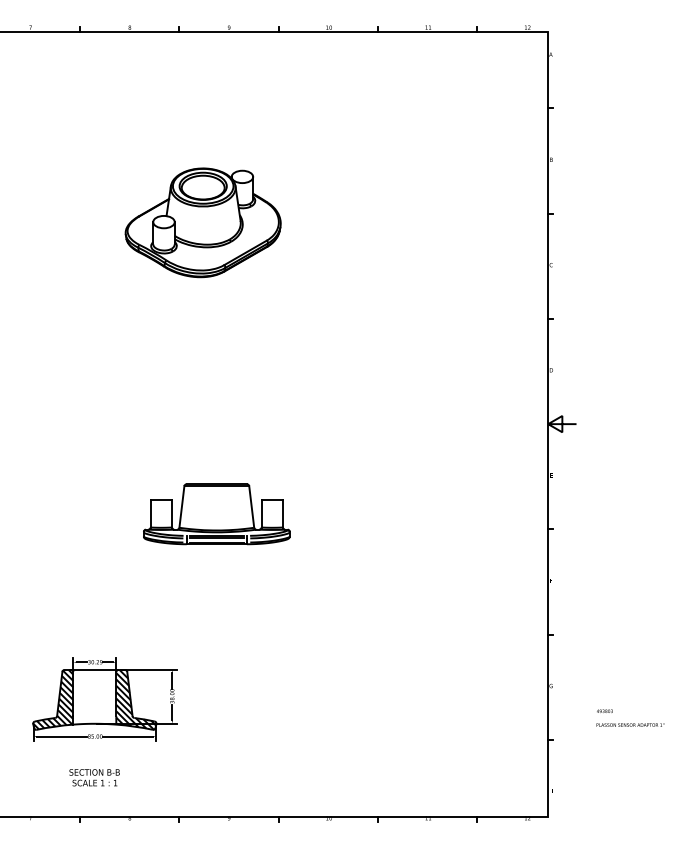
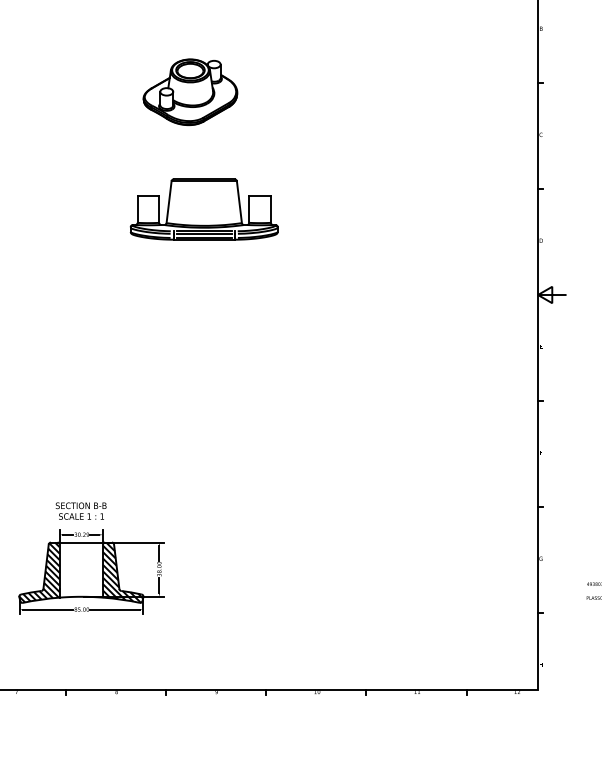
part: (202, 222) -> (189, 91), size x0.6
part: (216, 514) -> (203, 209), moved
text: (94, 777) -> (81, 510), moved

